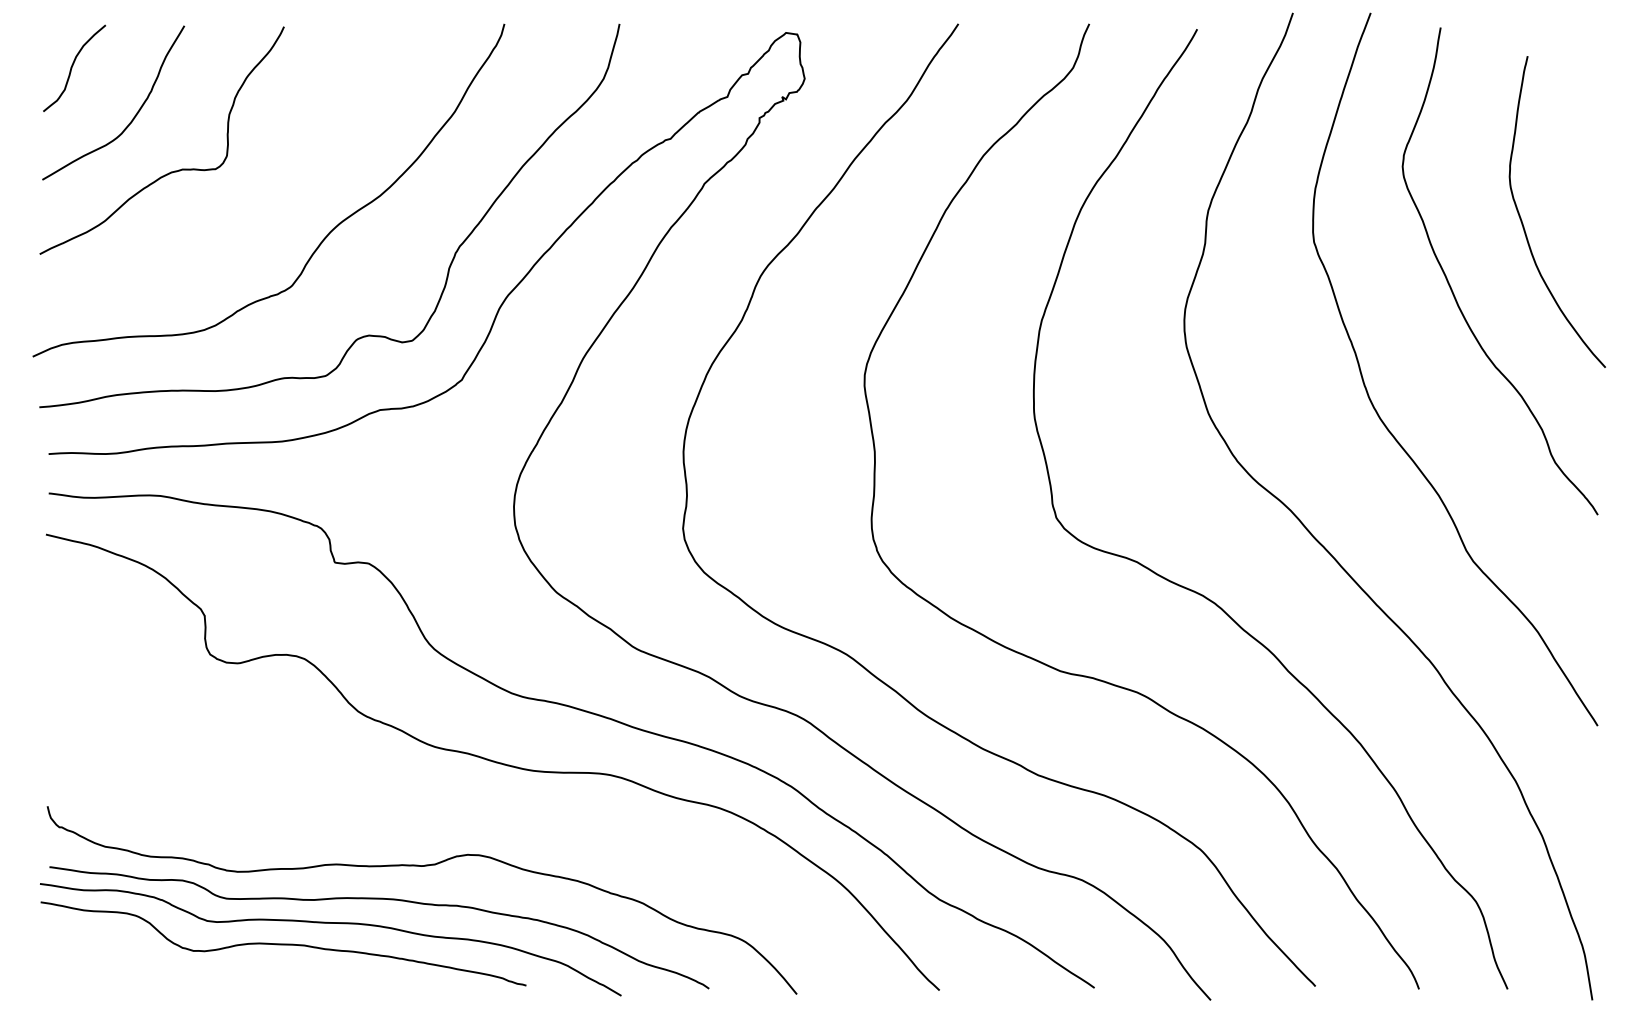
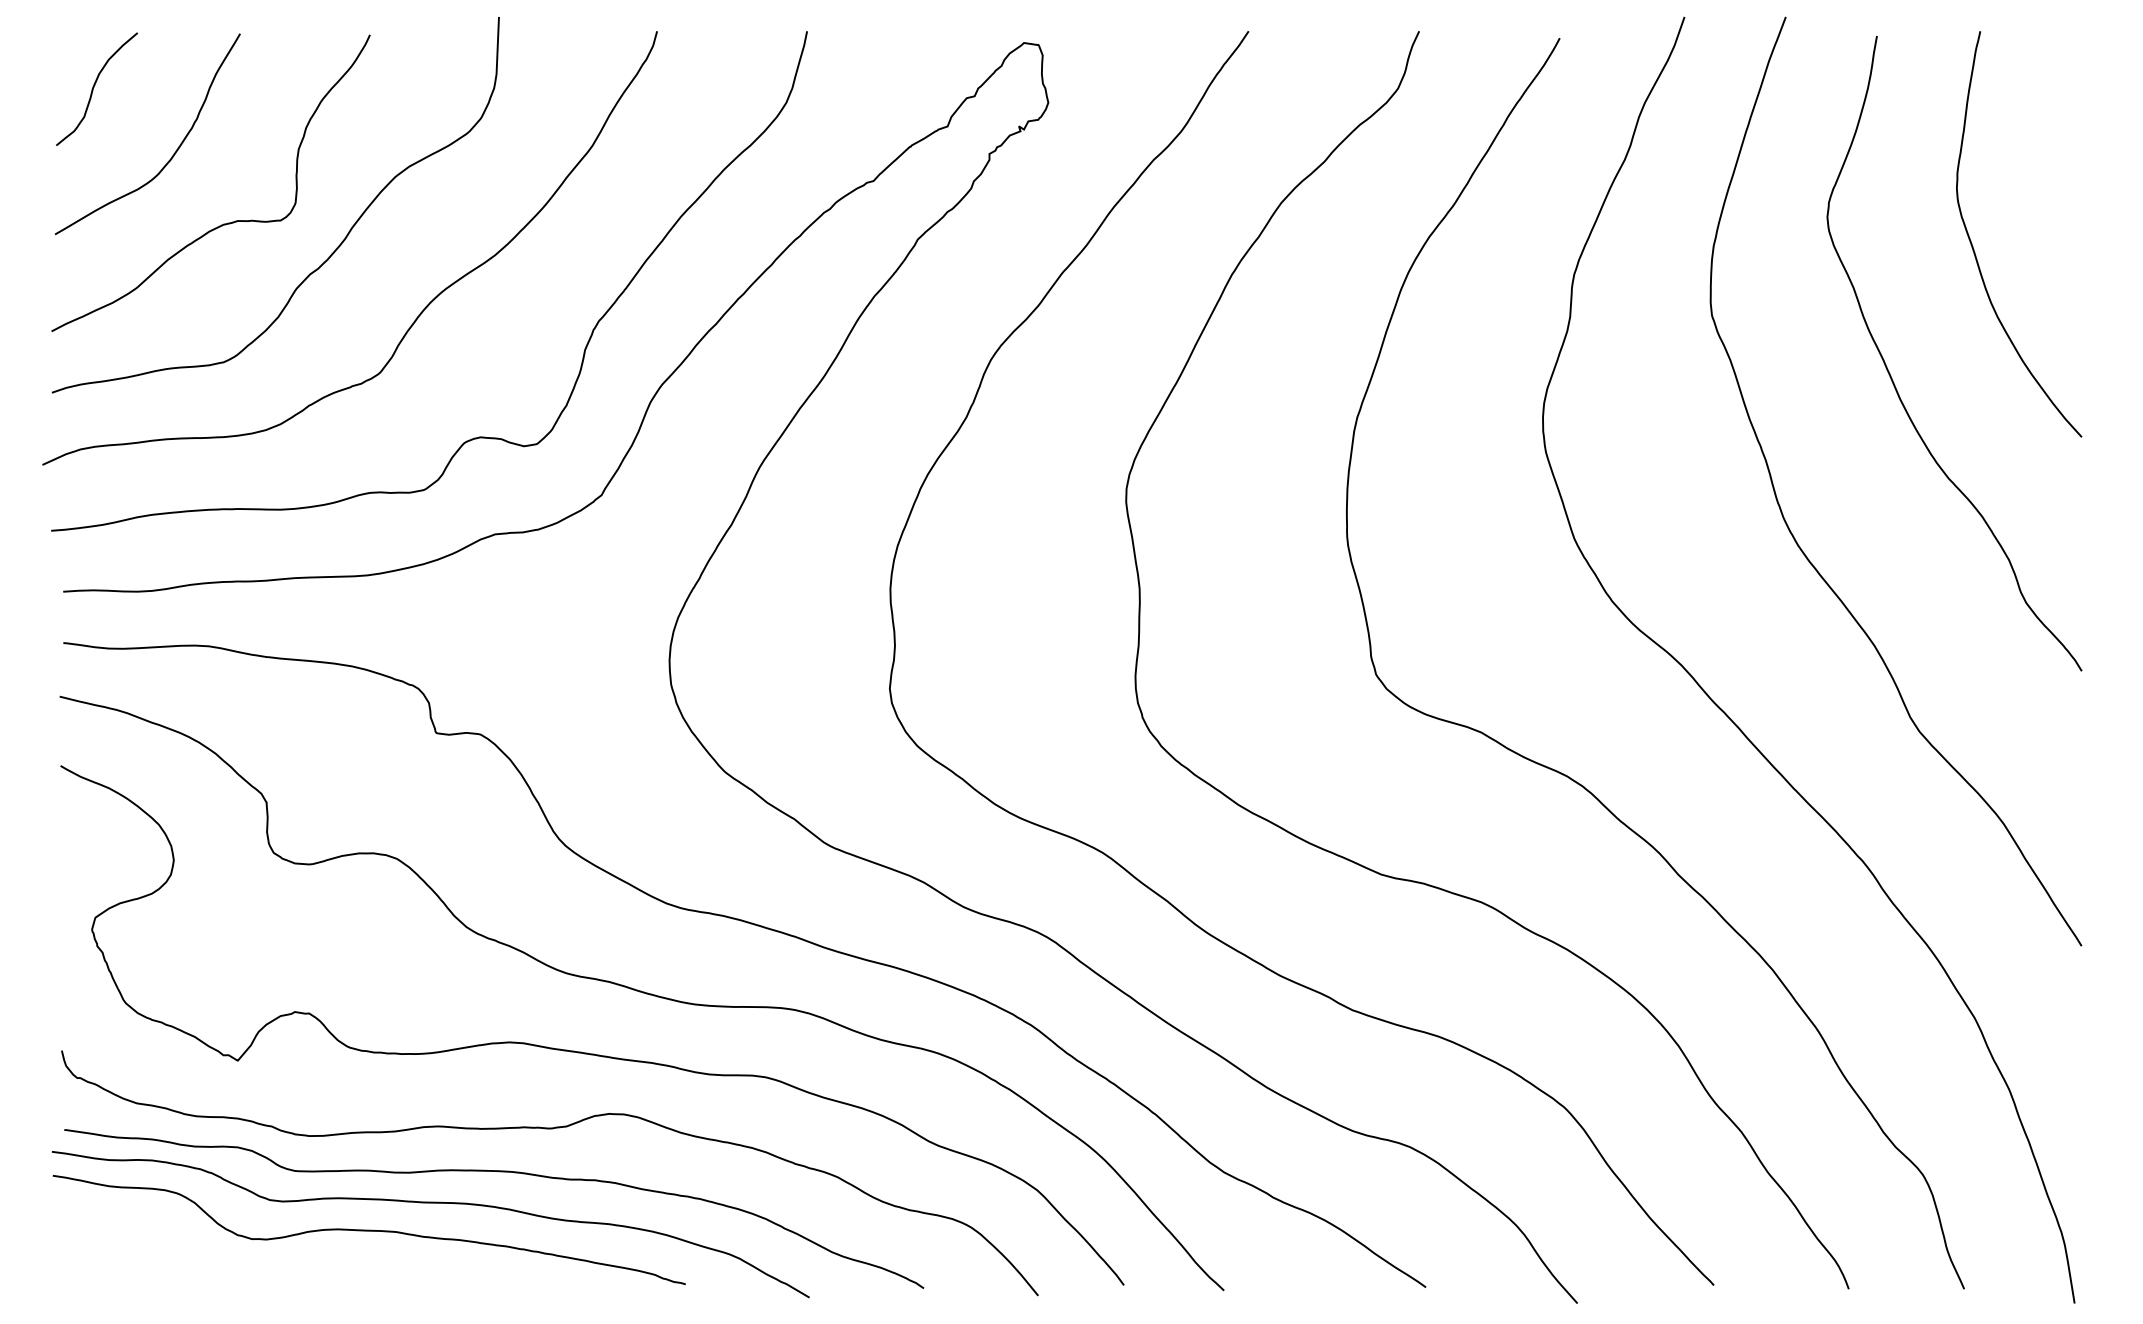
curve: (253, 196) -> (329, 255), added
curve: (1523, 223) -> (1974, 249), moved
curve: (451, 807) -> (587, 1052), added

